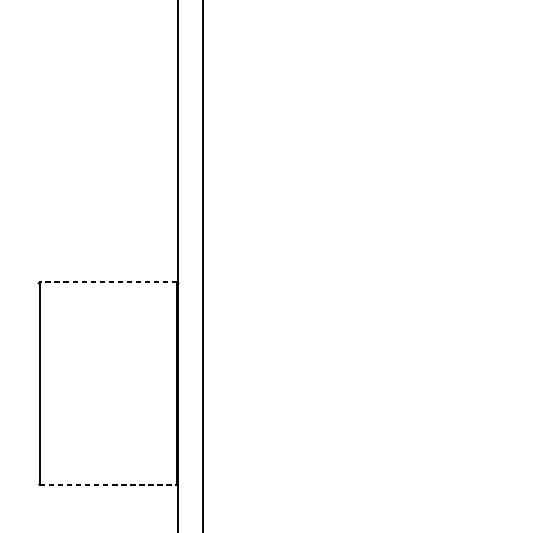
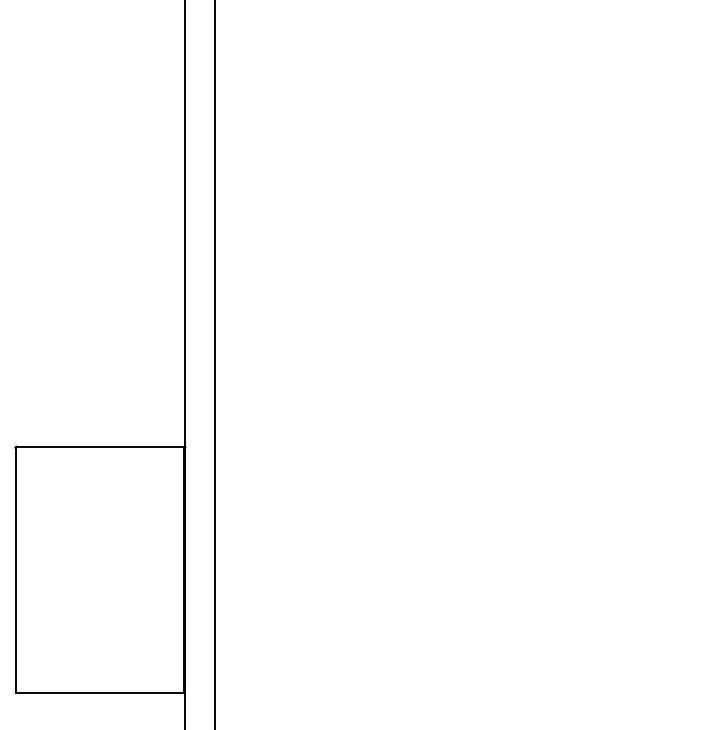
line: (107, 282) -> (99, 446), dashed -> solid
line: (108, 484) -> (100, 693), dashed -> solid

